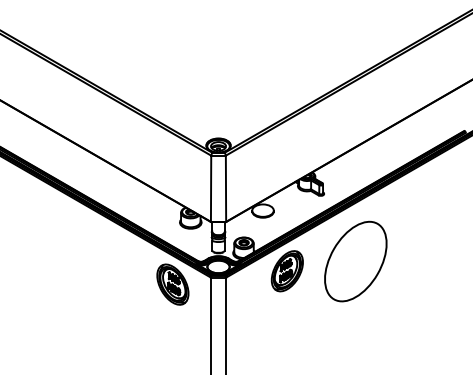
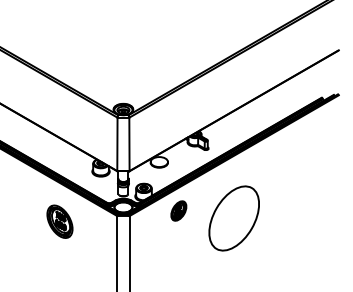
part: (355, 261) -> (233, 218), moved
part: (286, 271) -> (178, 211), size x0.6
part: (172, 284) -> (59, 221), moved

